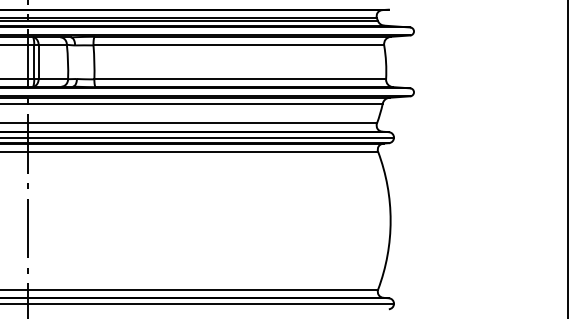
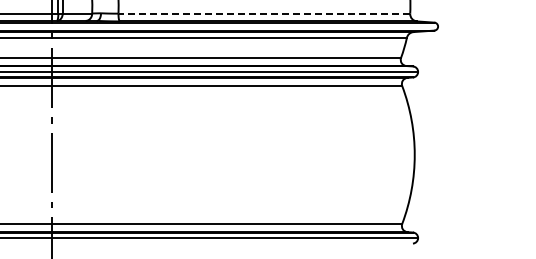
line: (240, 79) -> (264, 13), solid -> dashed

